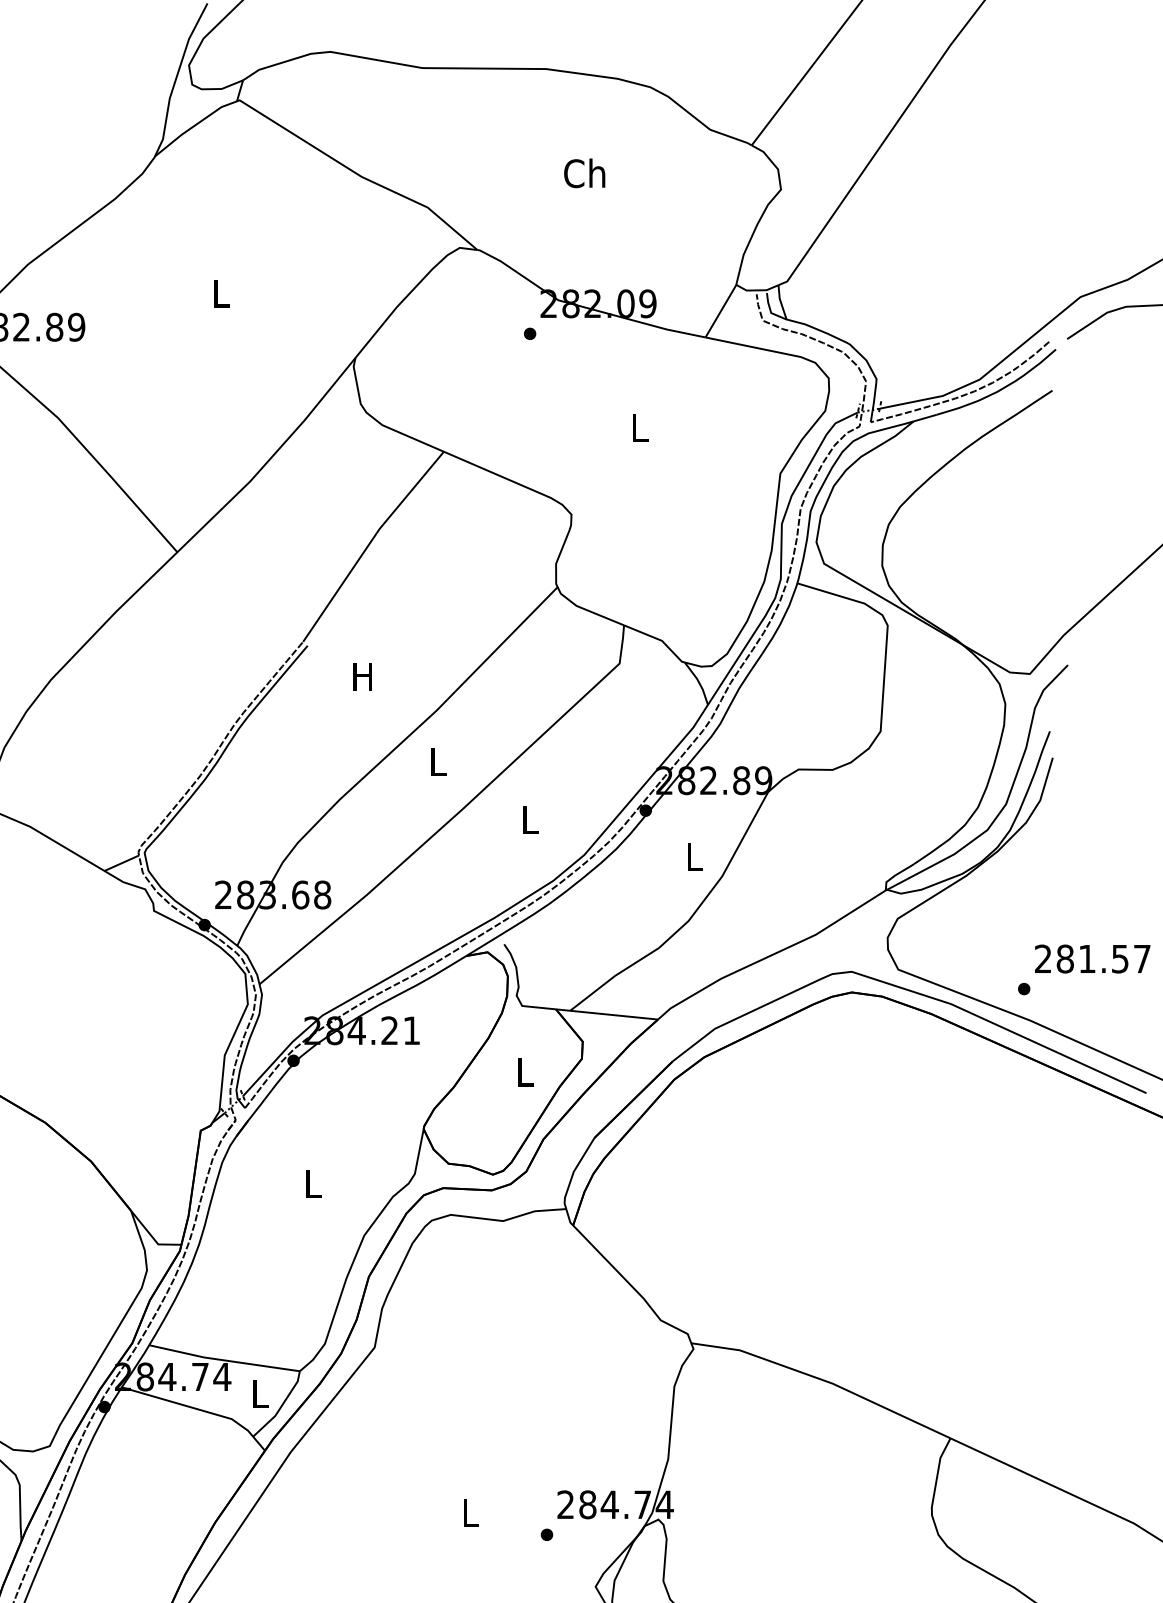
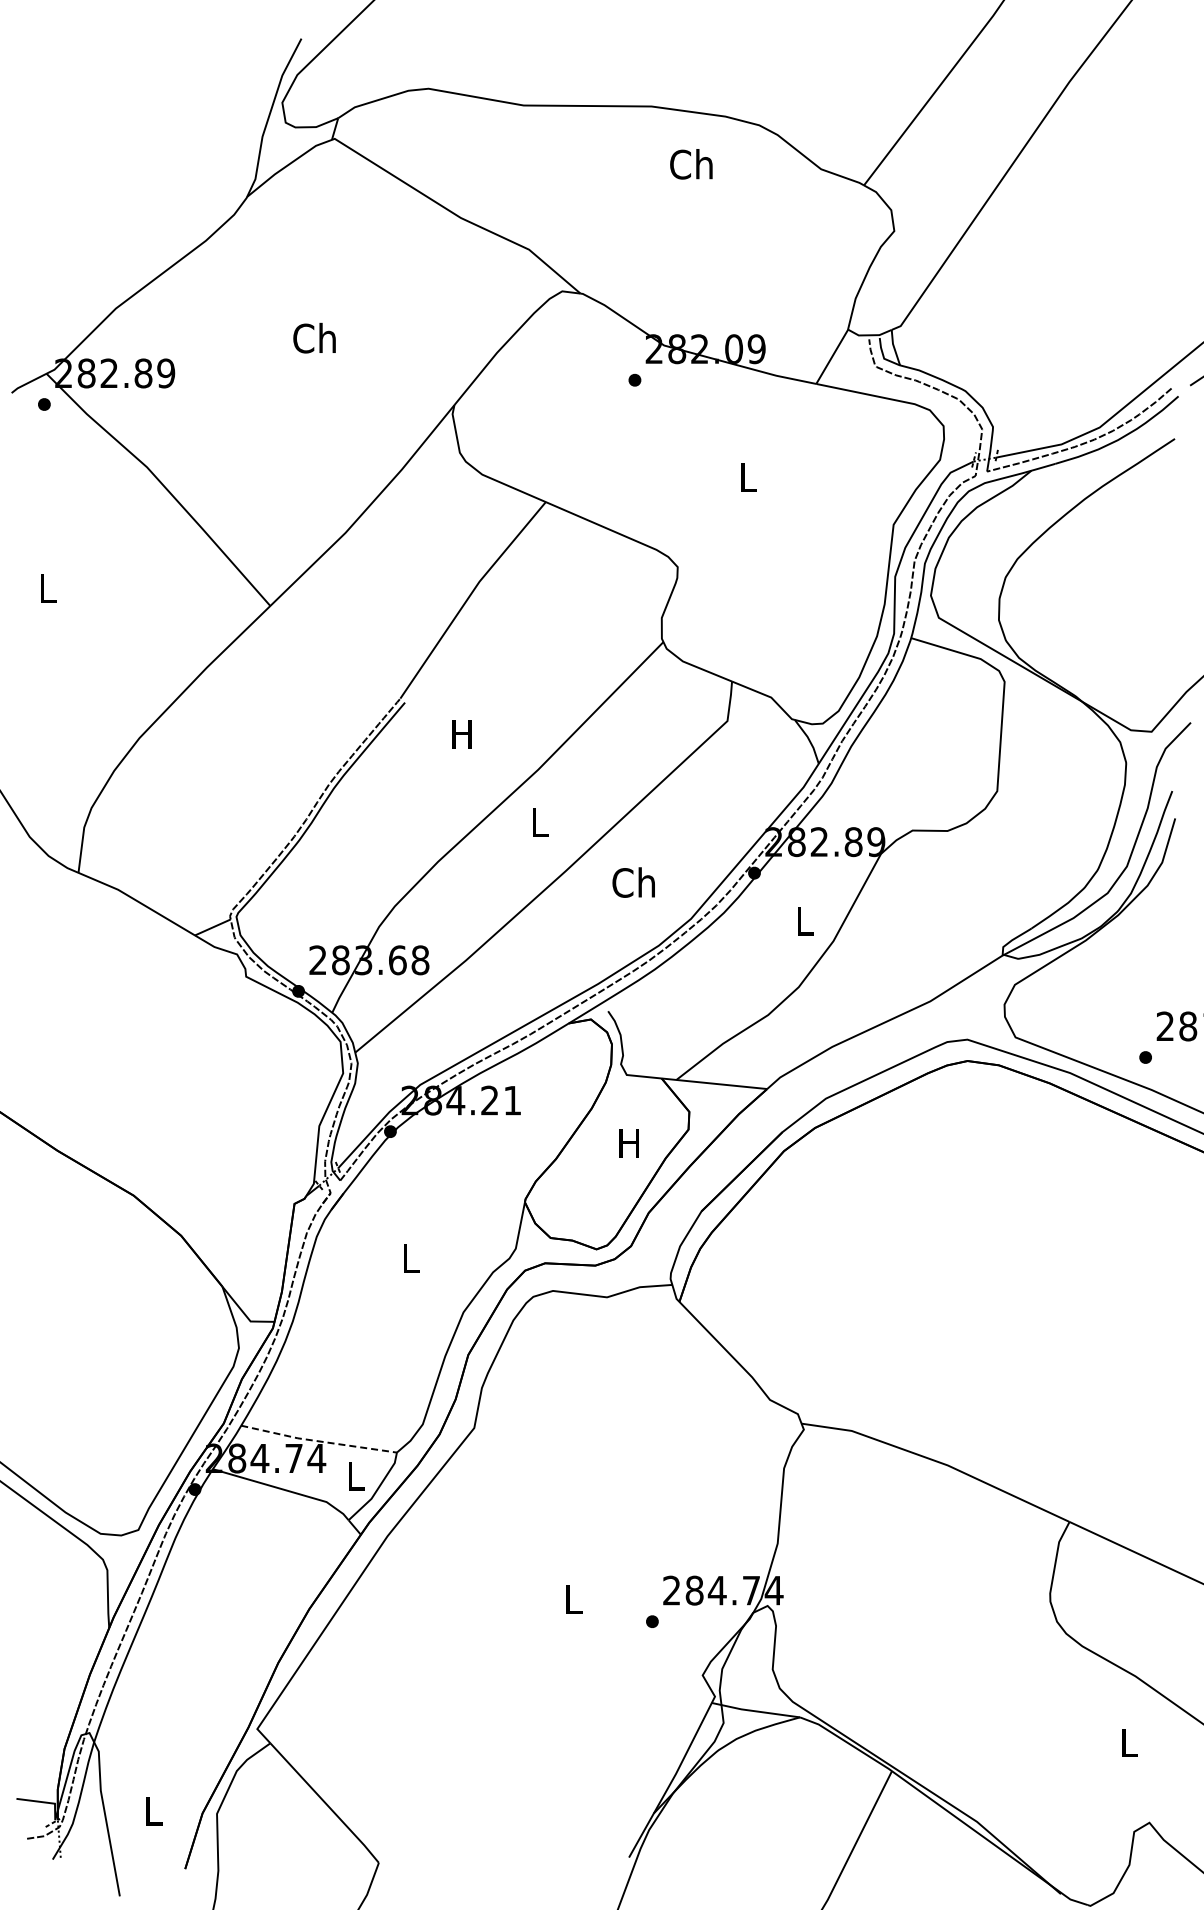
text: (584, 173) -> (691, 164), moved
text: (220, 292) -> (314, 337), L -> Ch
text: (528, 819) -> (633, 882), L -> Ch
text: (523, 1072) -> (628, 1143), L -> H
line: (223, 1360) -> (318, 1441), solid -> dashed

